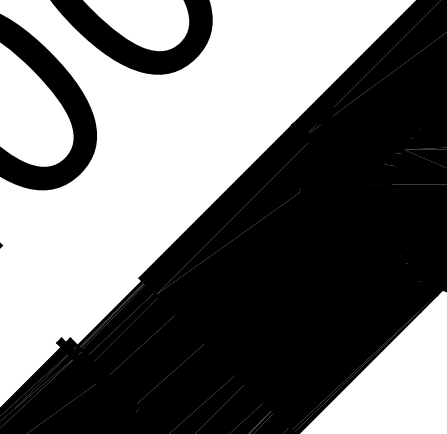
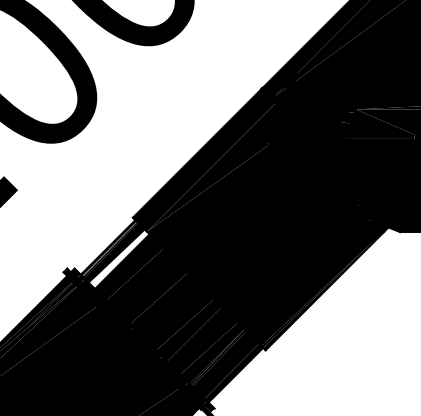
fill: (111, 314) -> (109, 248), removed
fill: (122, 327) -> (118, 259), removed

